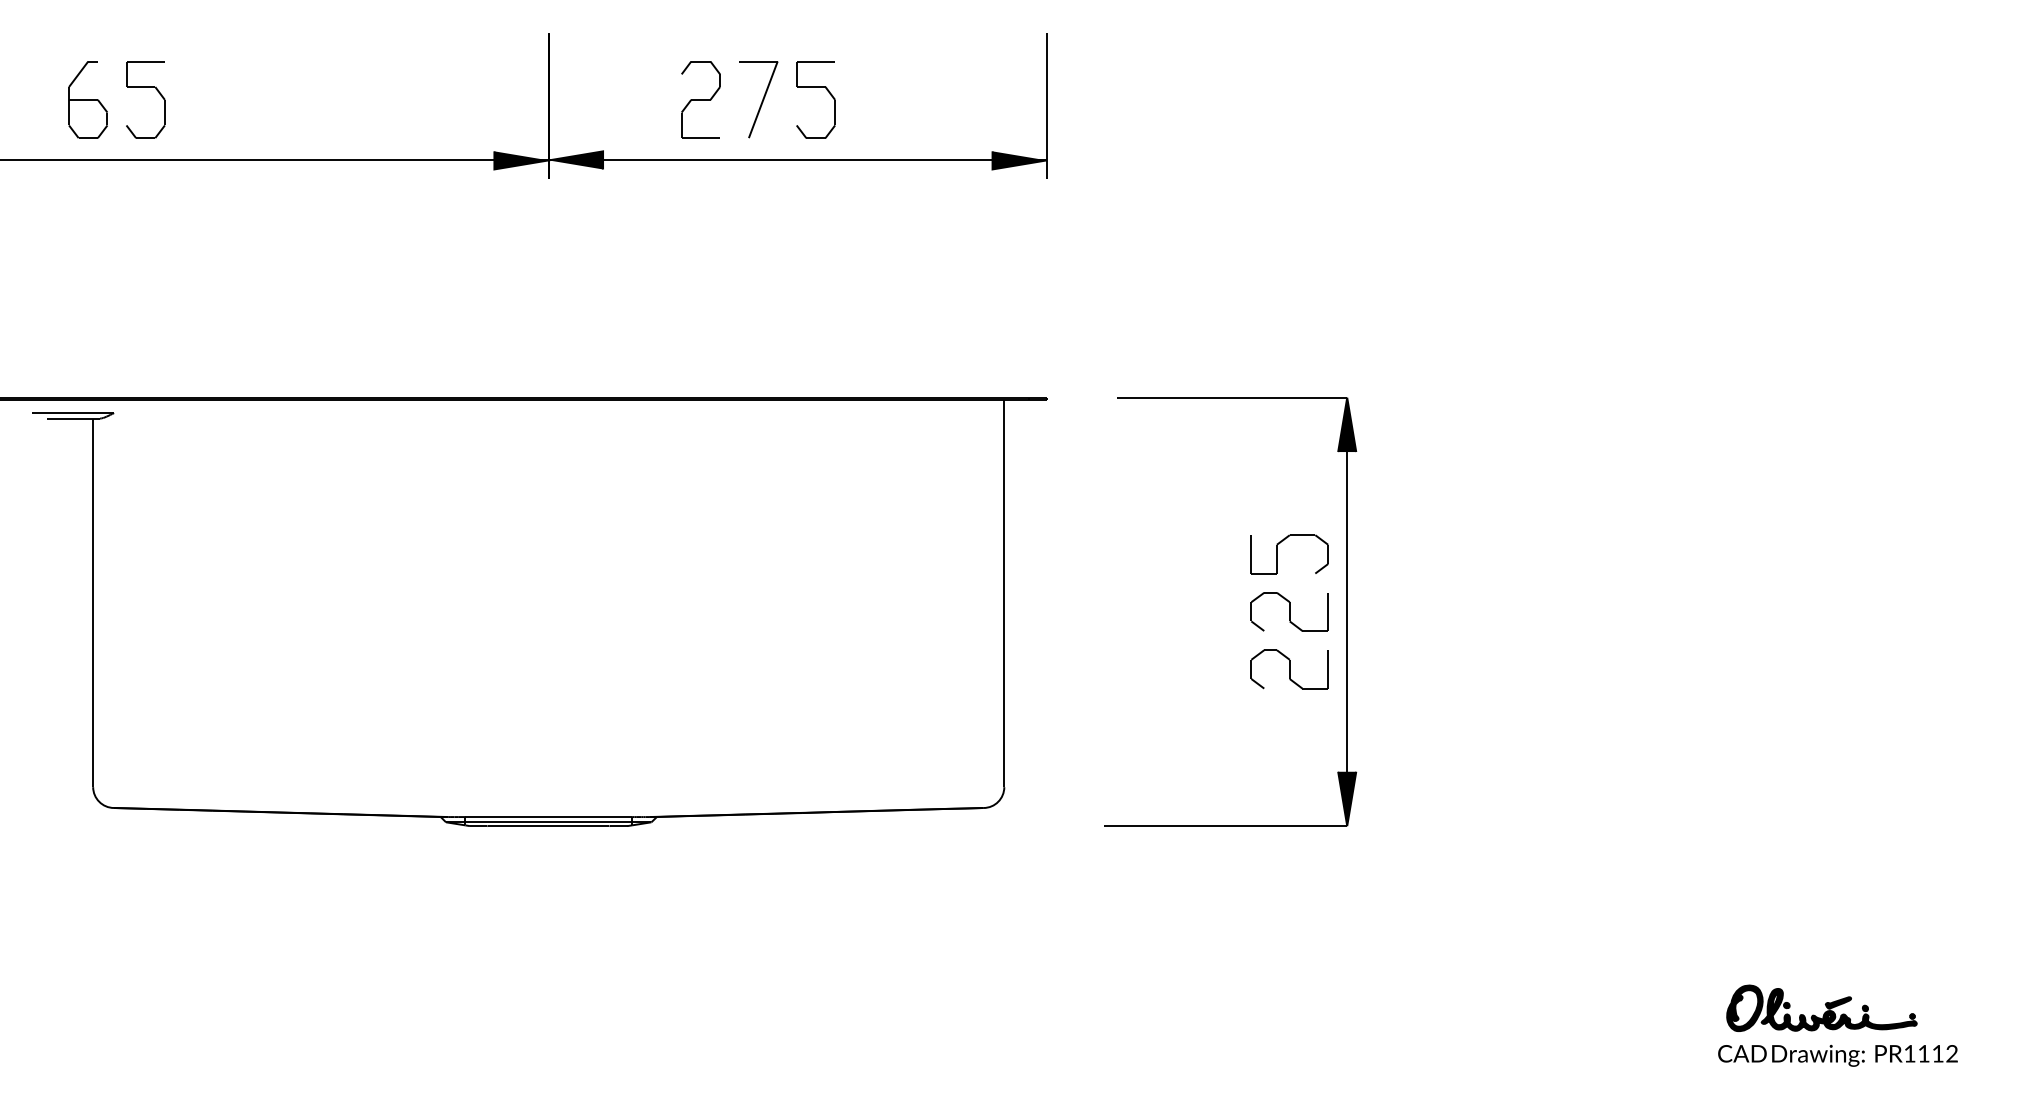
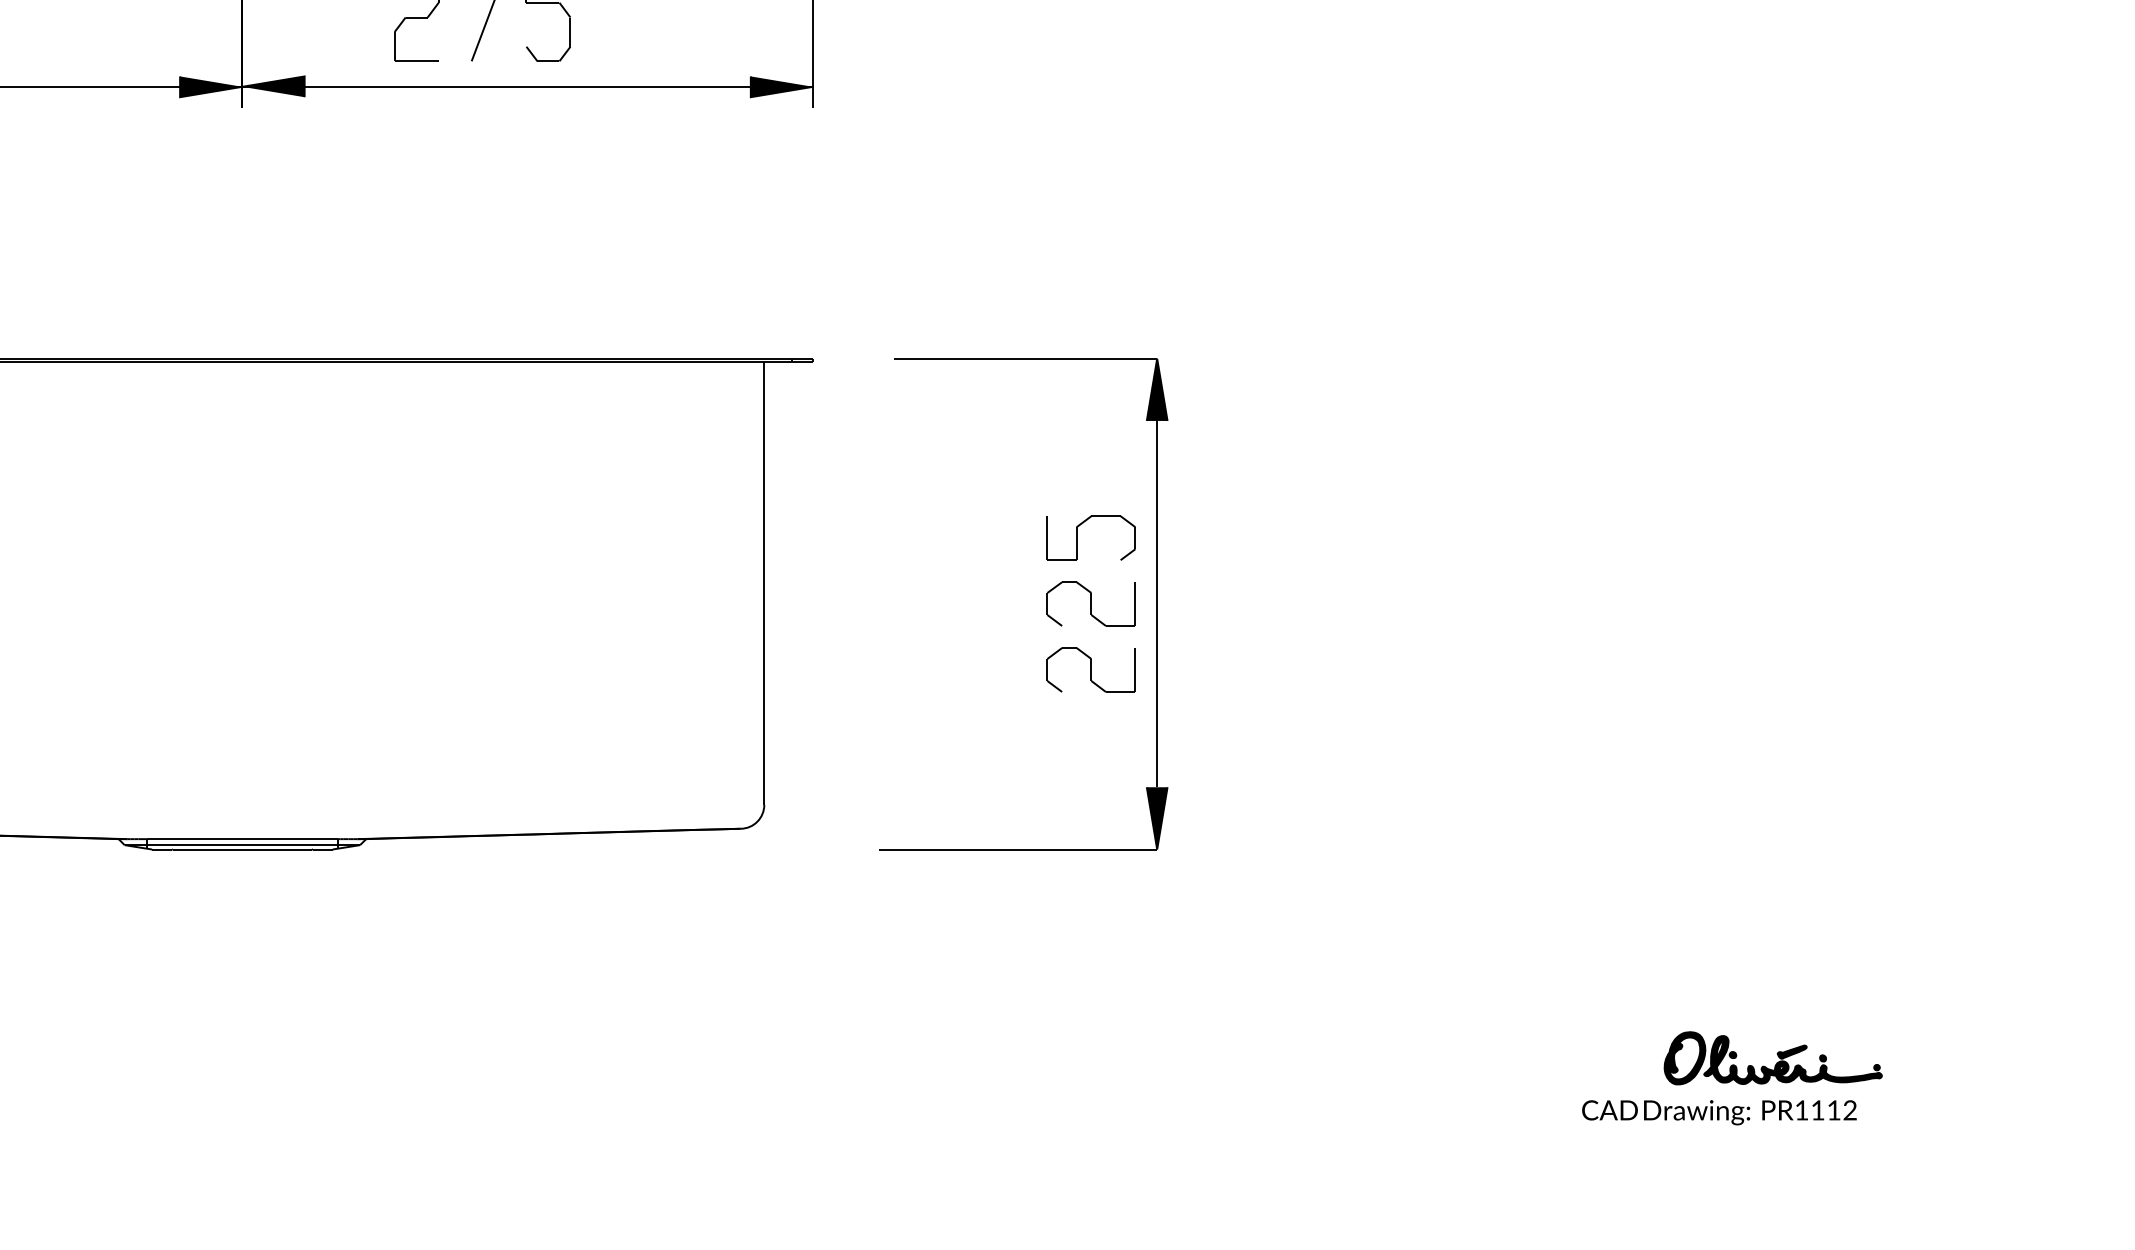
part: (1821, 1007) -> (1772, 1057), moved

